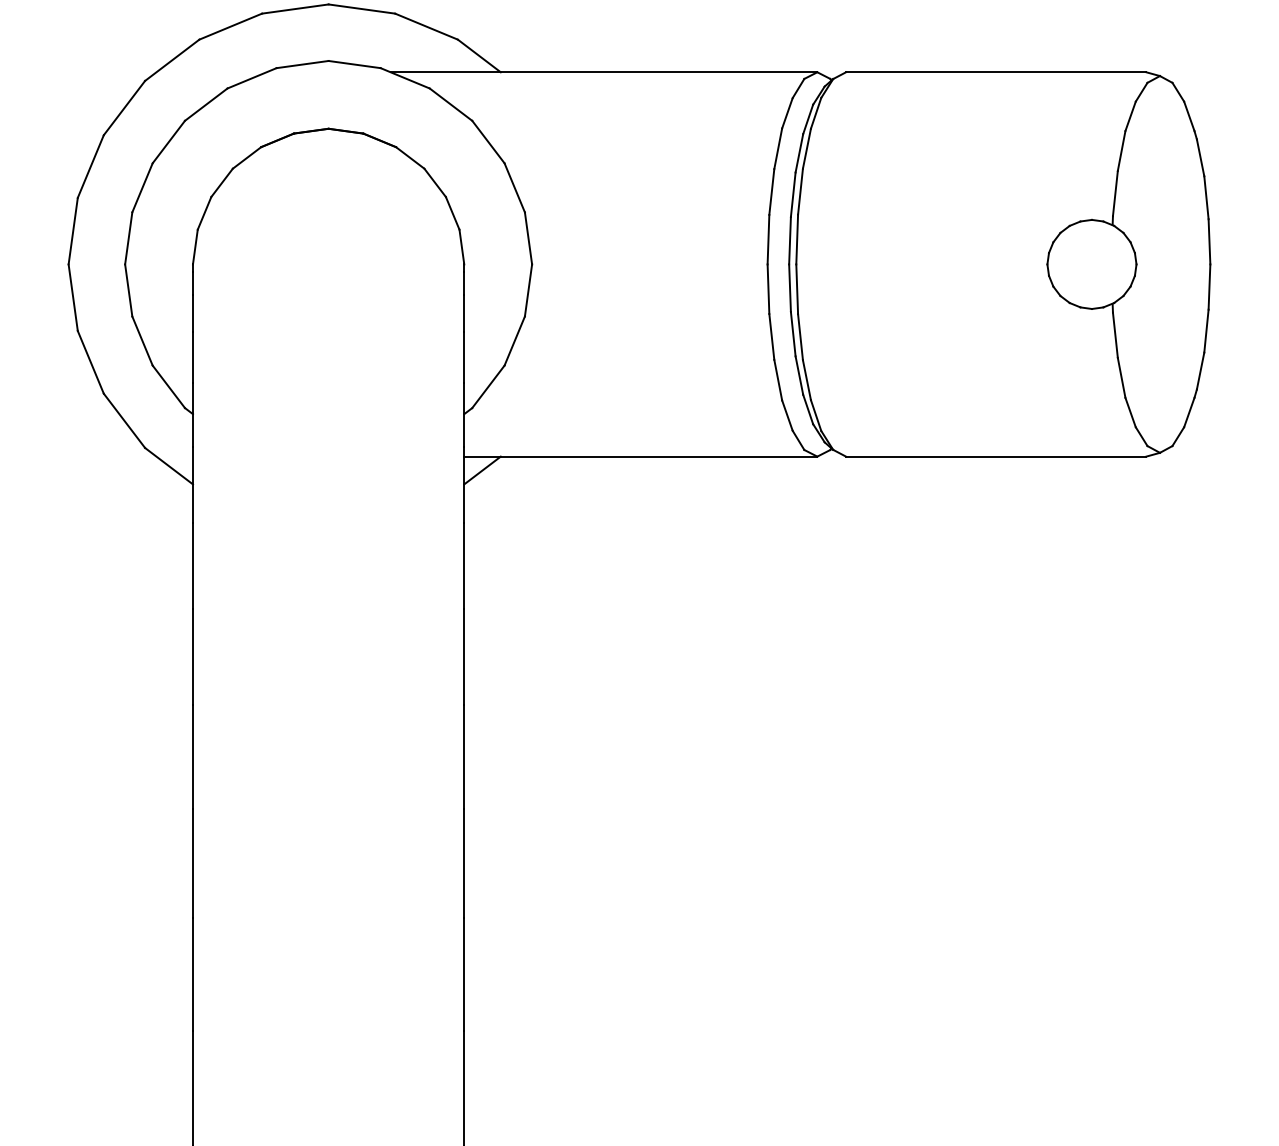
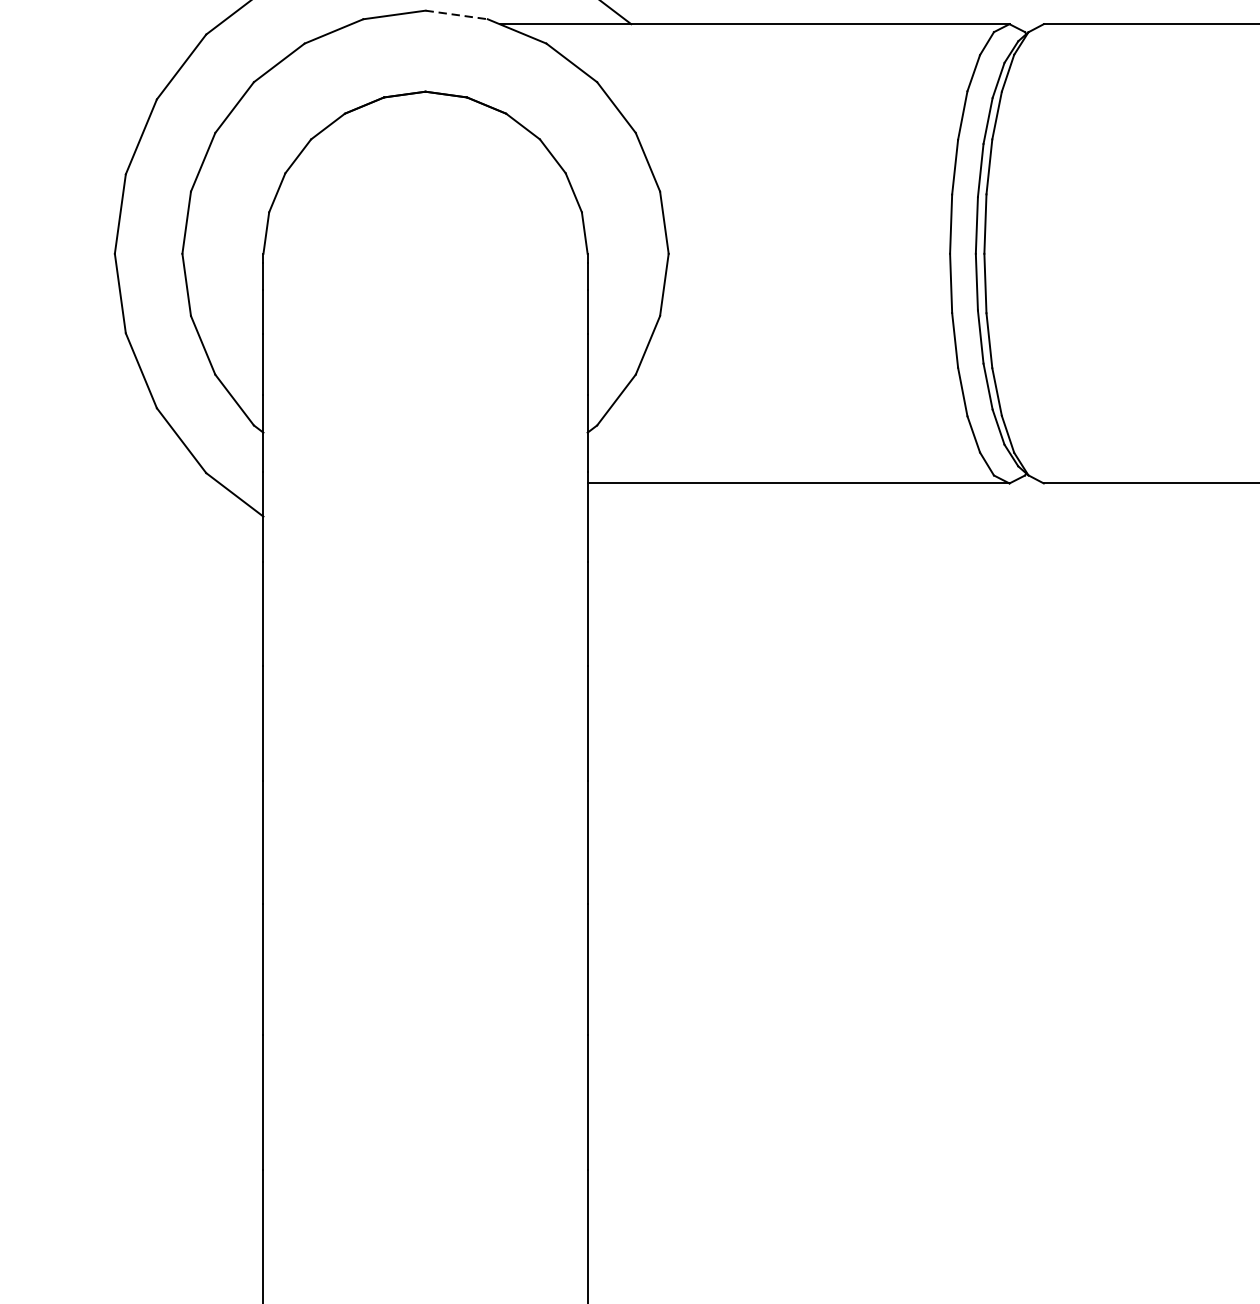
line: (355, 64) -> (457, 14), solid -> dashed
line: (482, 470) -> (609, 500), removed

